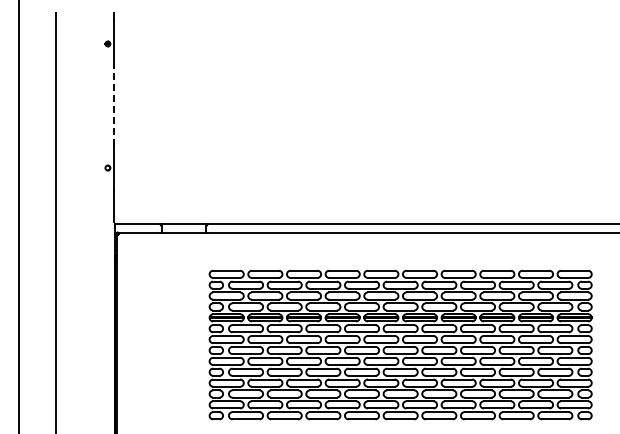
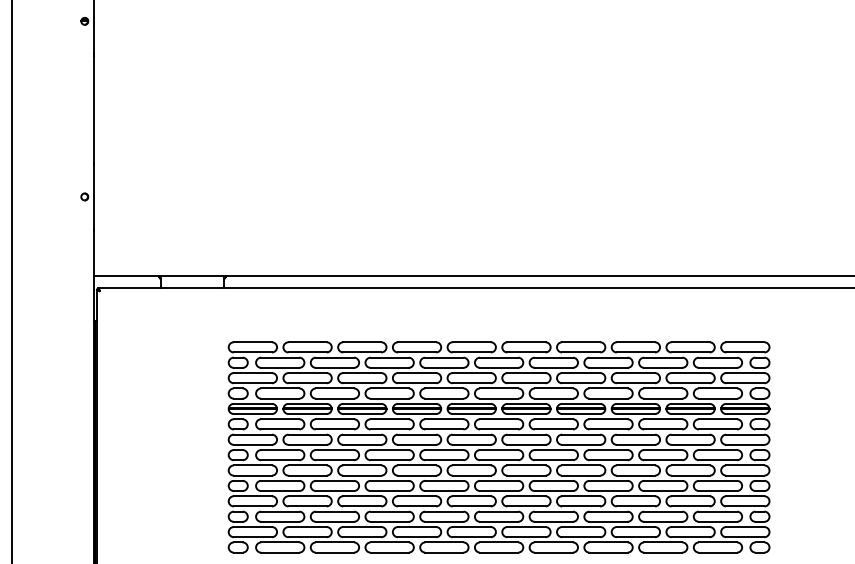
line: (114, 106) -> (94, 109), dashed -> solid

